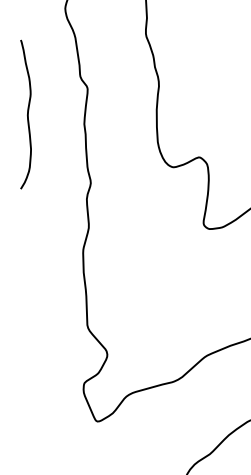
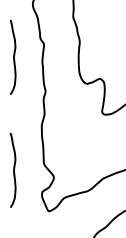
curve: (26, 338) -> (13, 169), added

